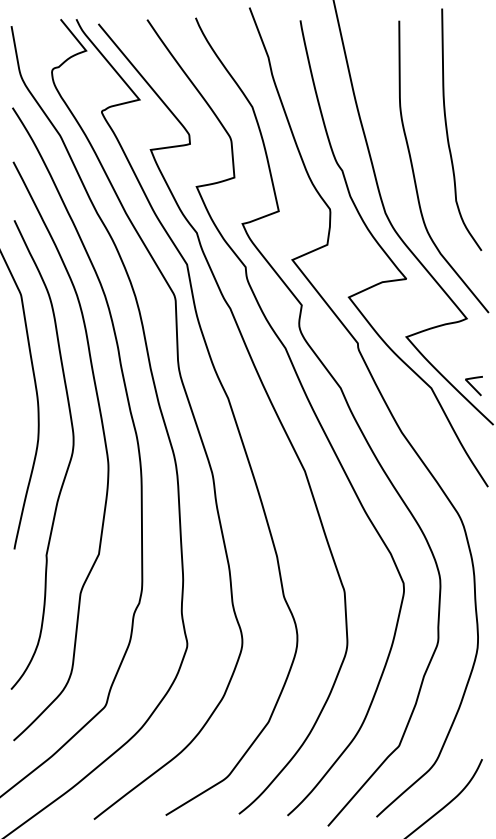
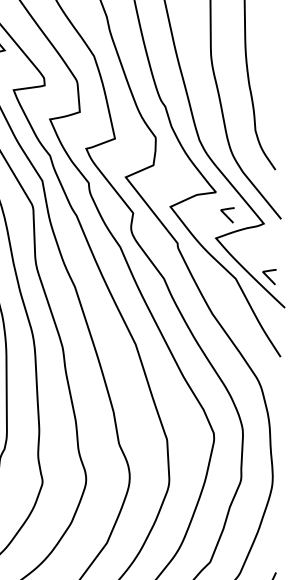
curve: (420, 308) -> (227, 215), added

